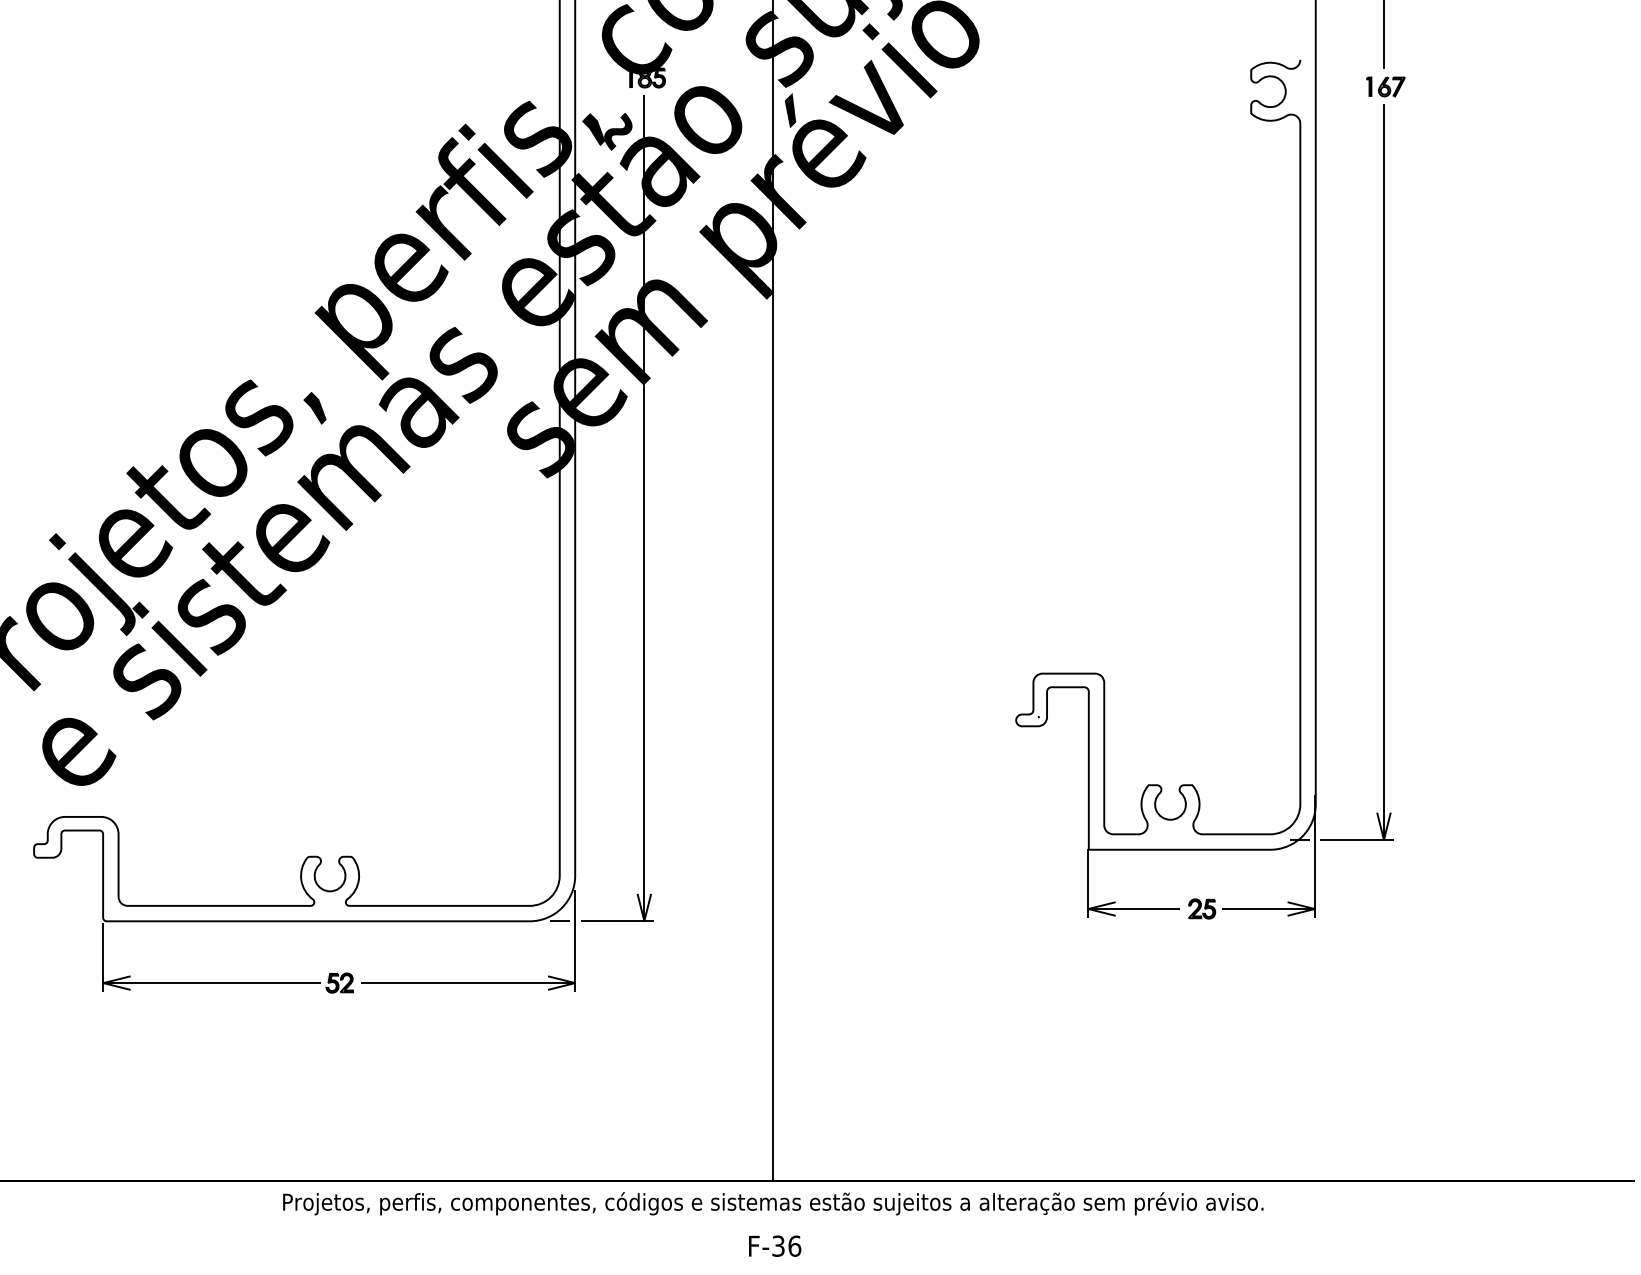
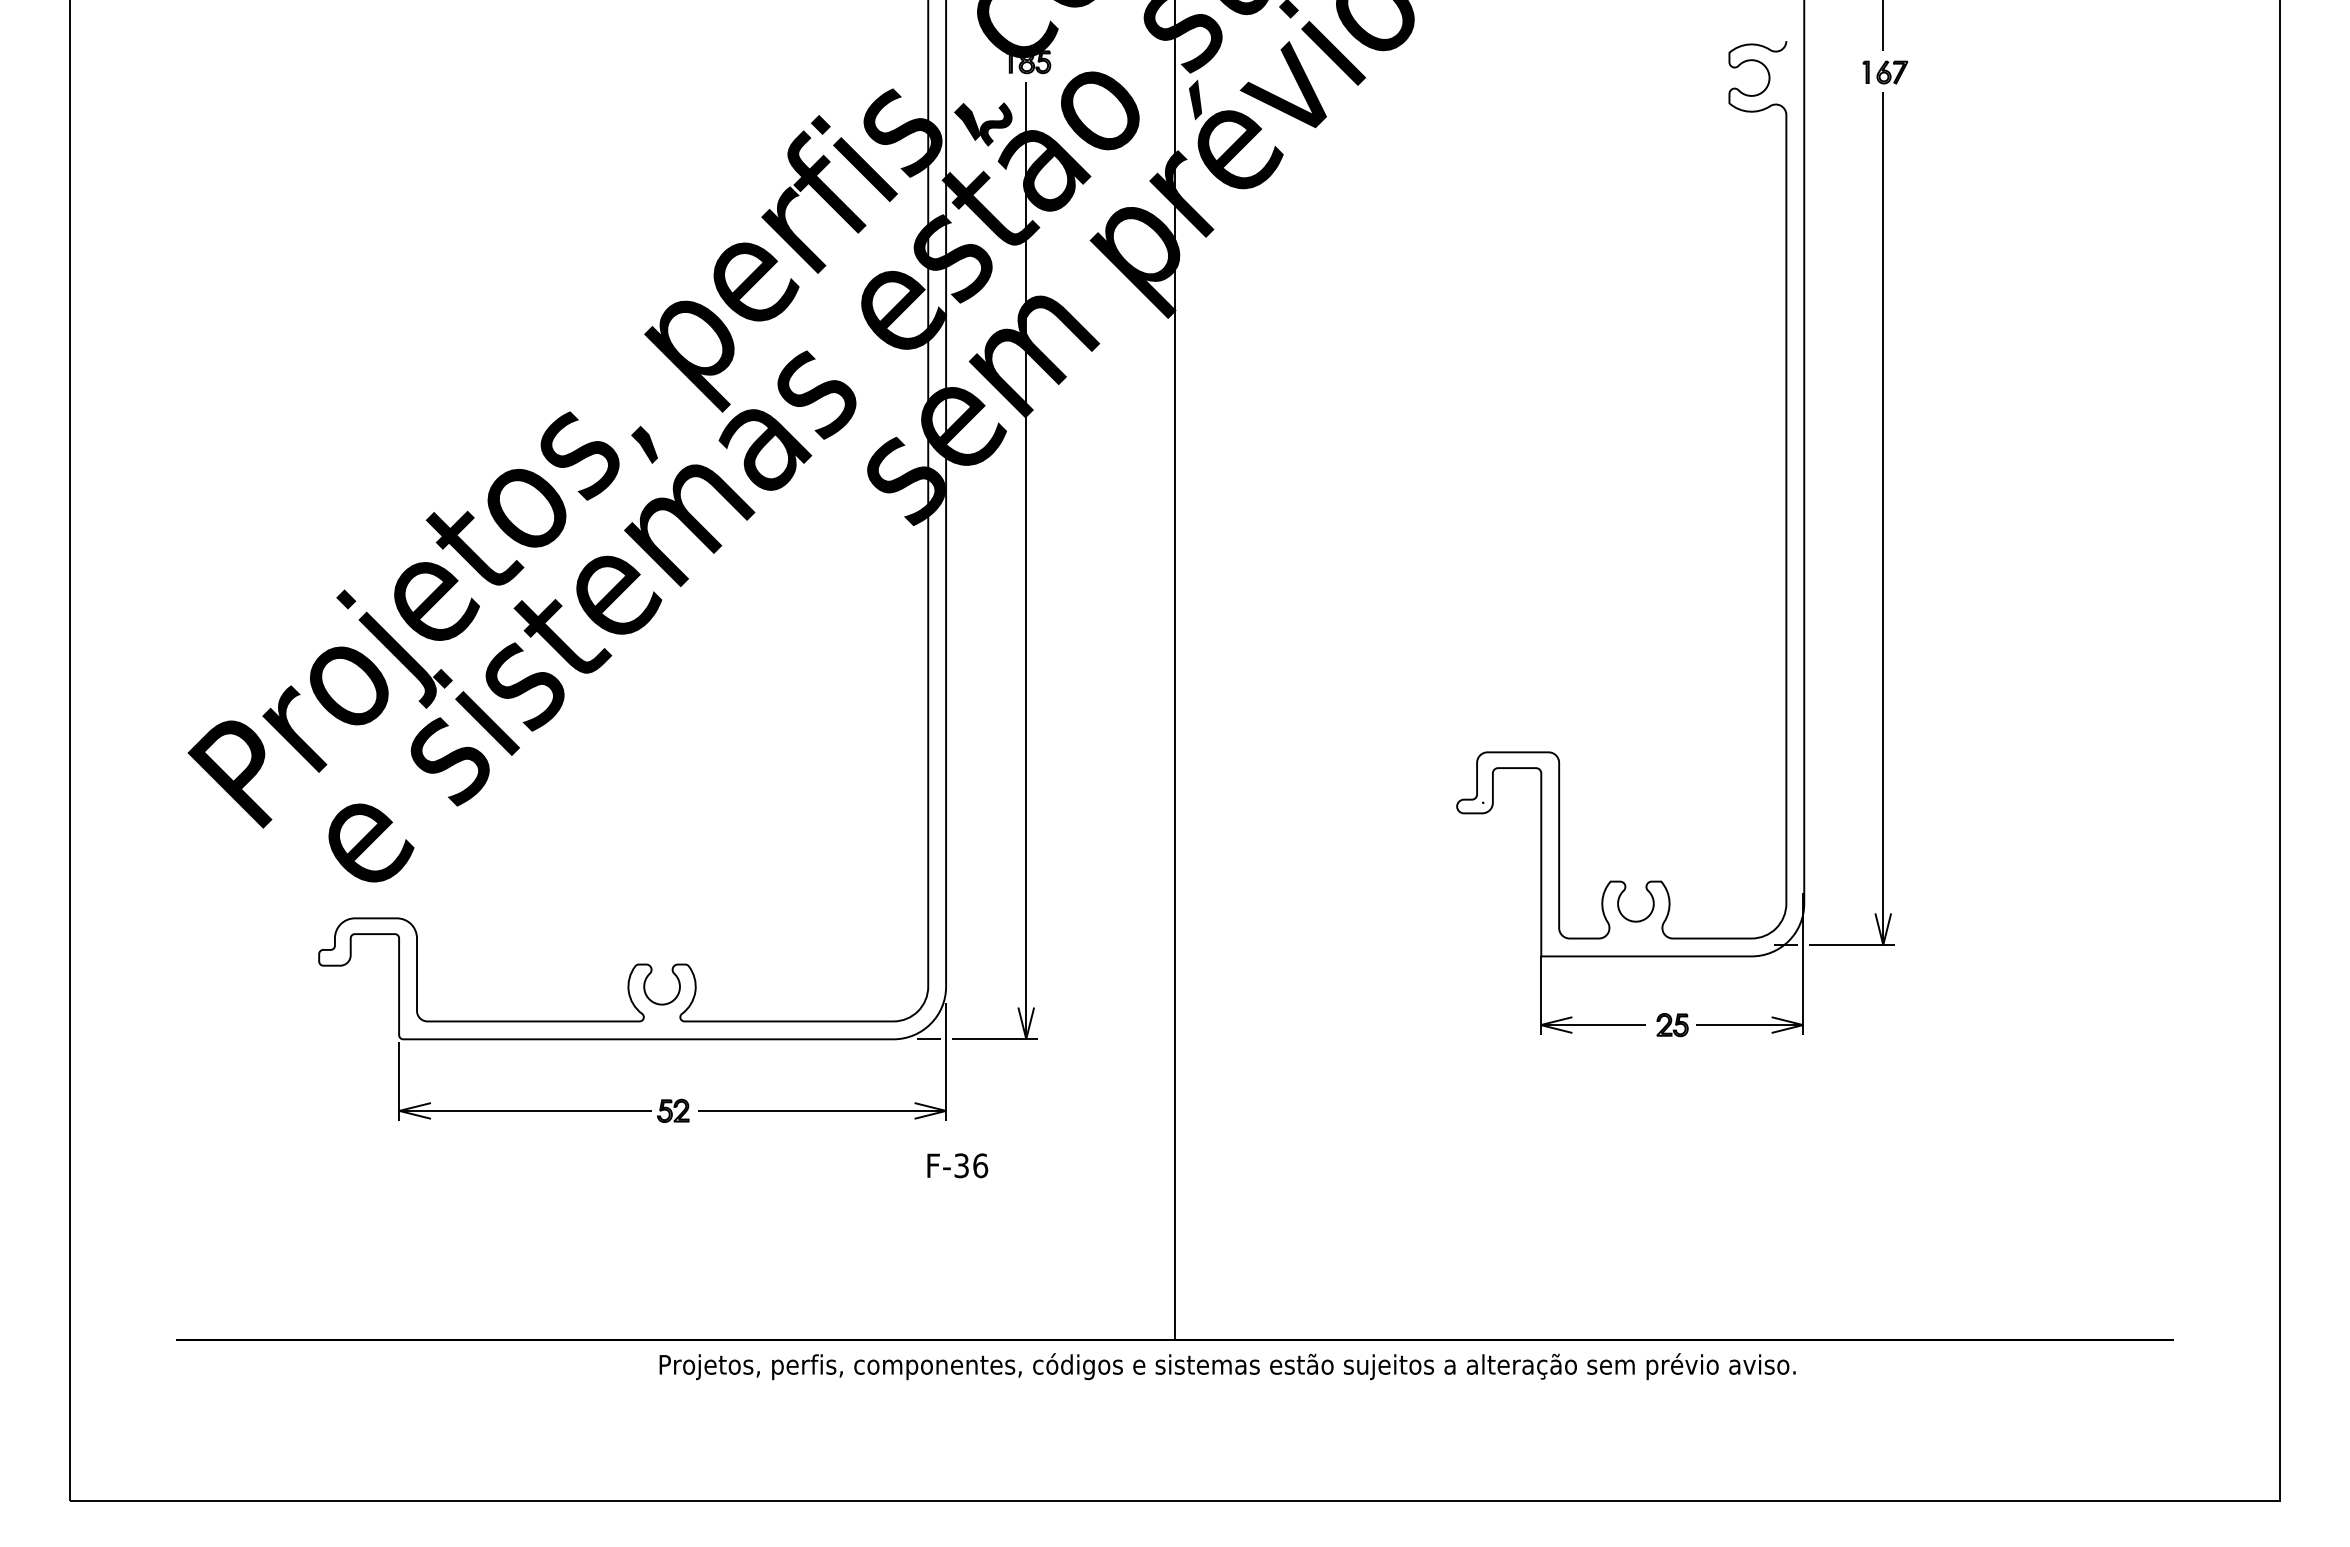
text: (773, 1203) -> (1227, 1366), moved
text: (774, 1245) -> (957, 1165), moved

